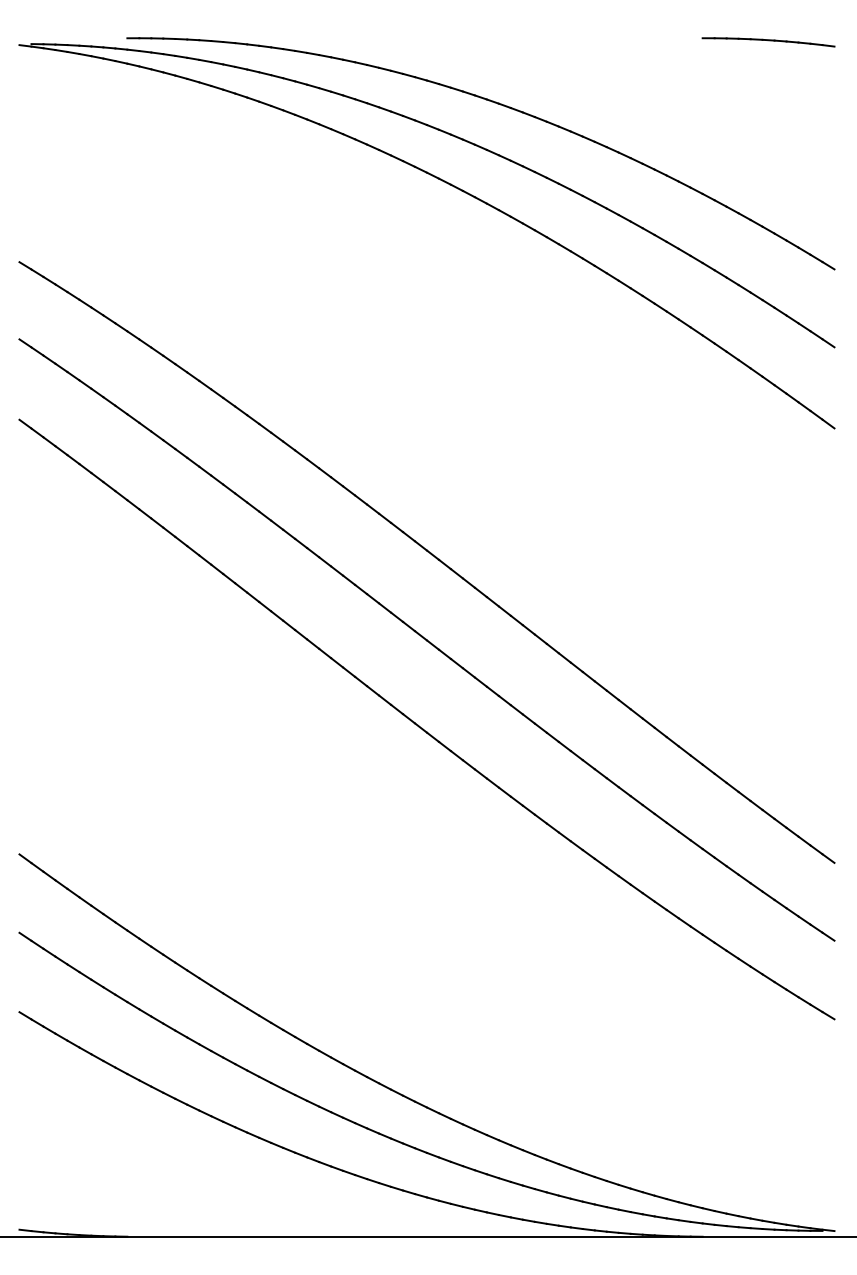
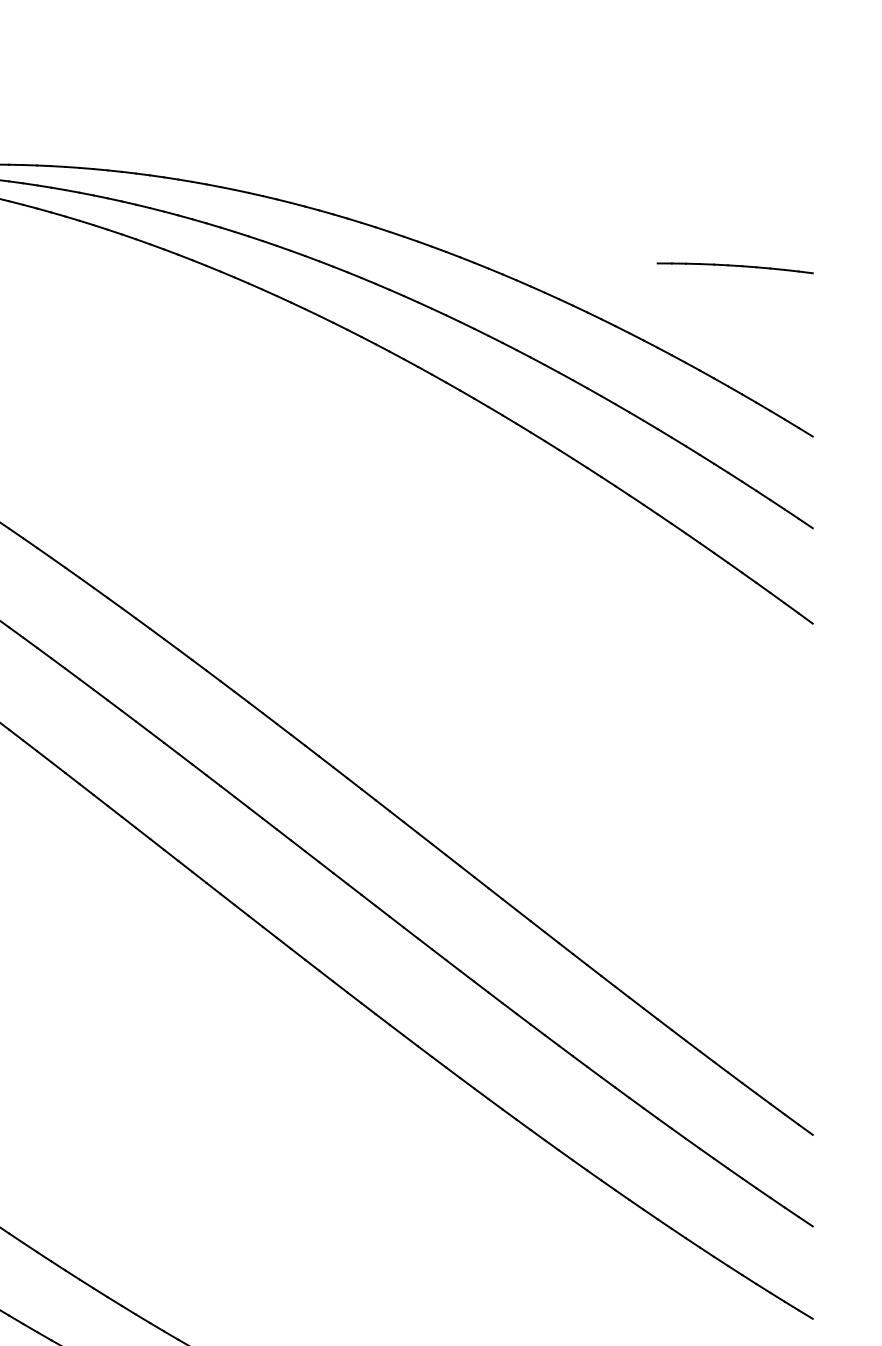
part: (768, 42) -> (735, 268), moved

